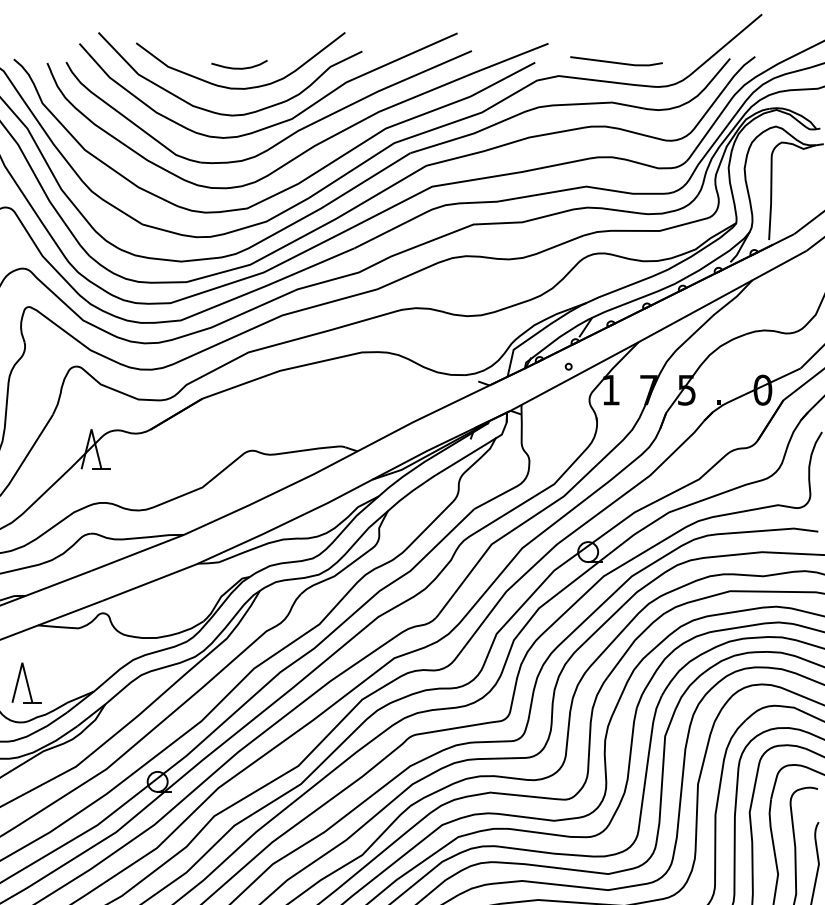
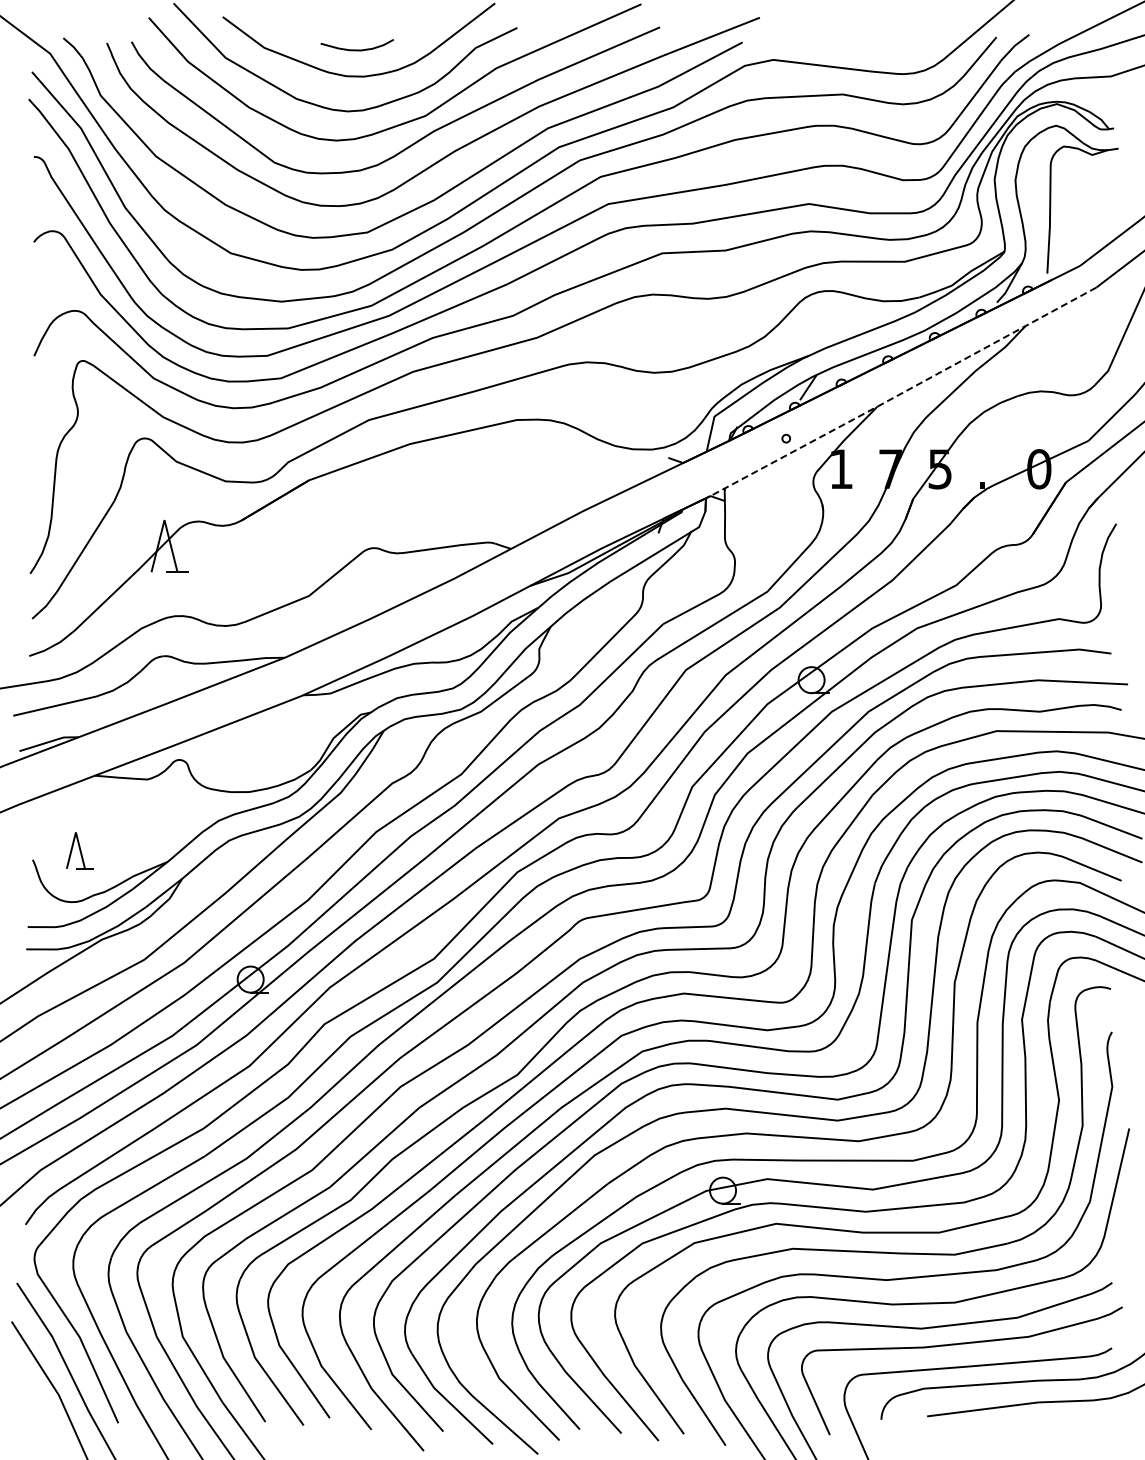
line: (615, 61) -> (847, 41), removed
line: (658, 331) -> (903, 392), solid -> dashed
part: (26, 682) -> (79, 850), size x0.7

